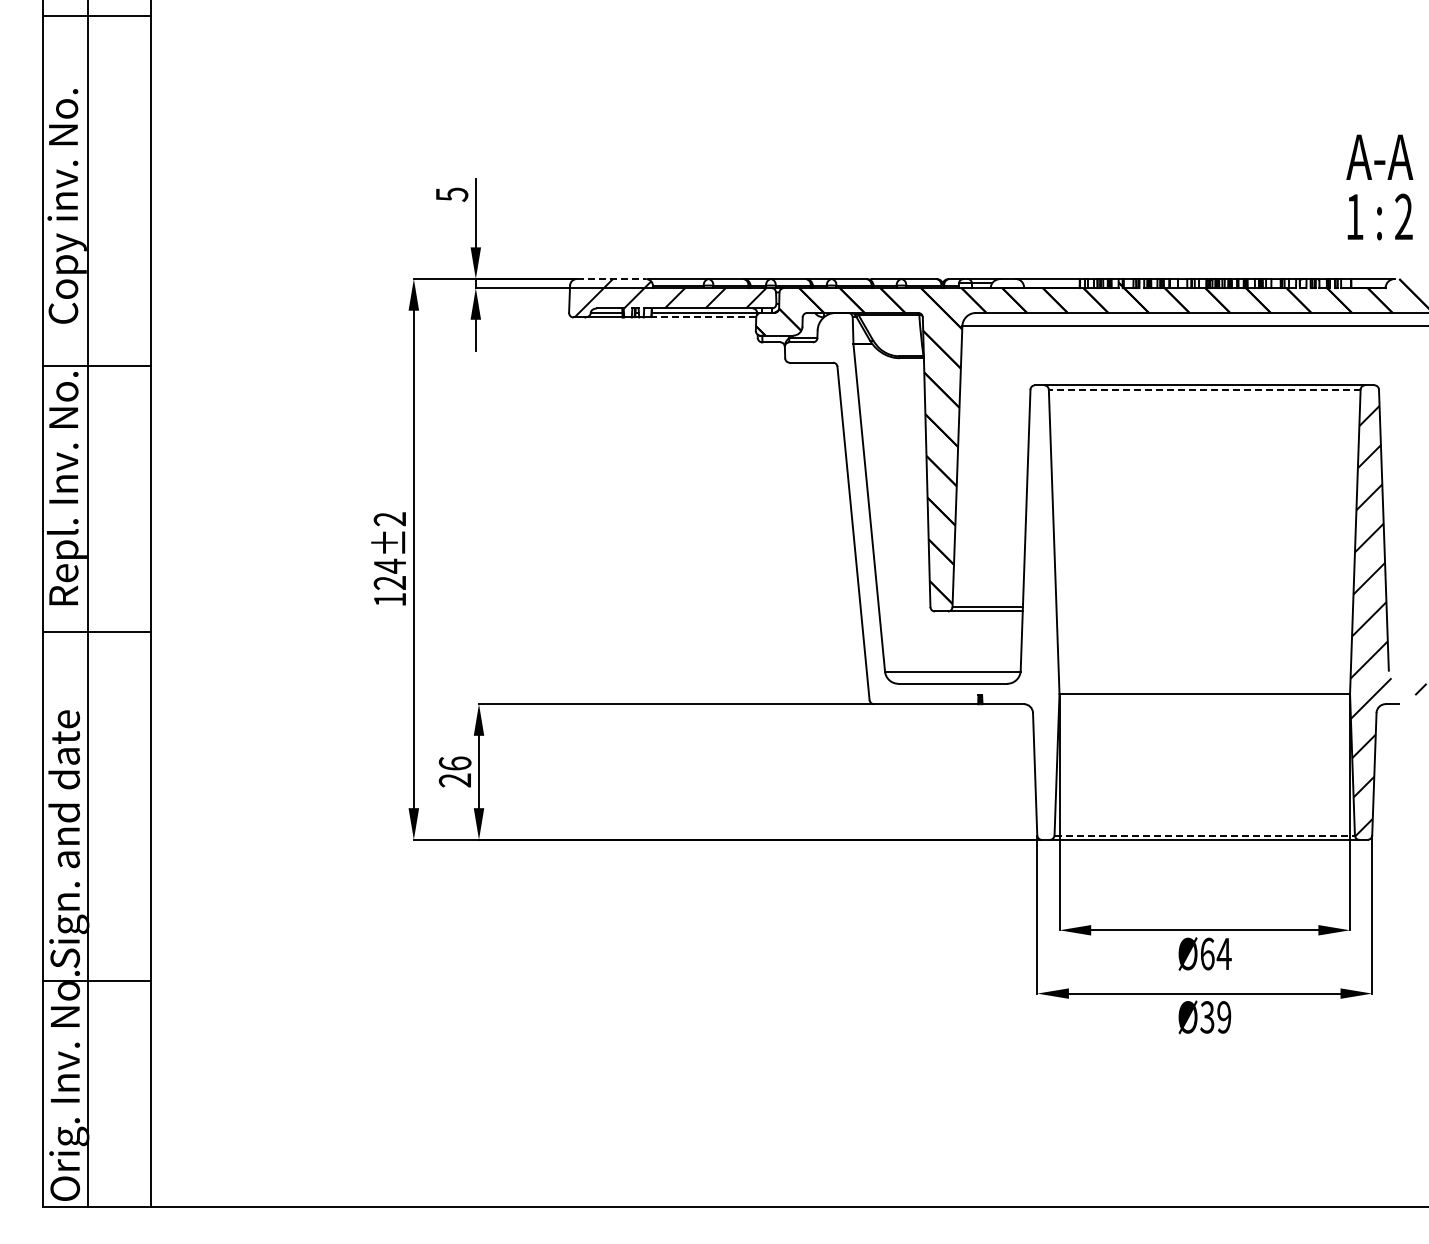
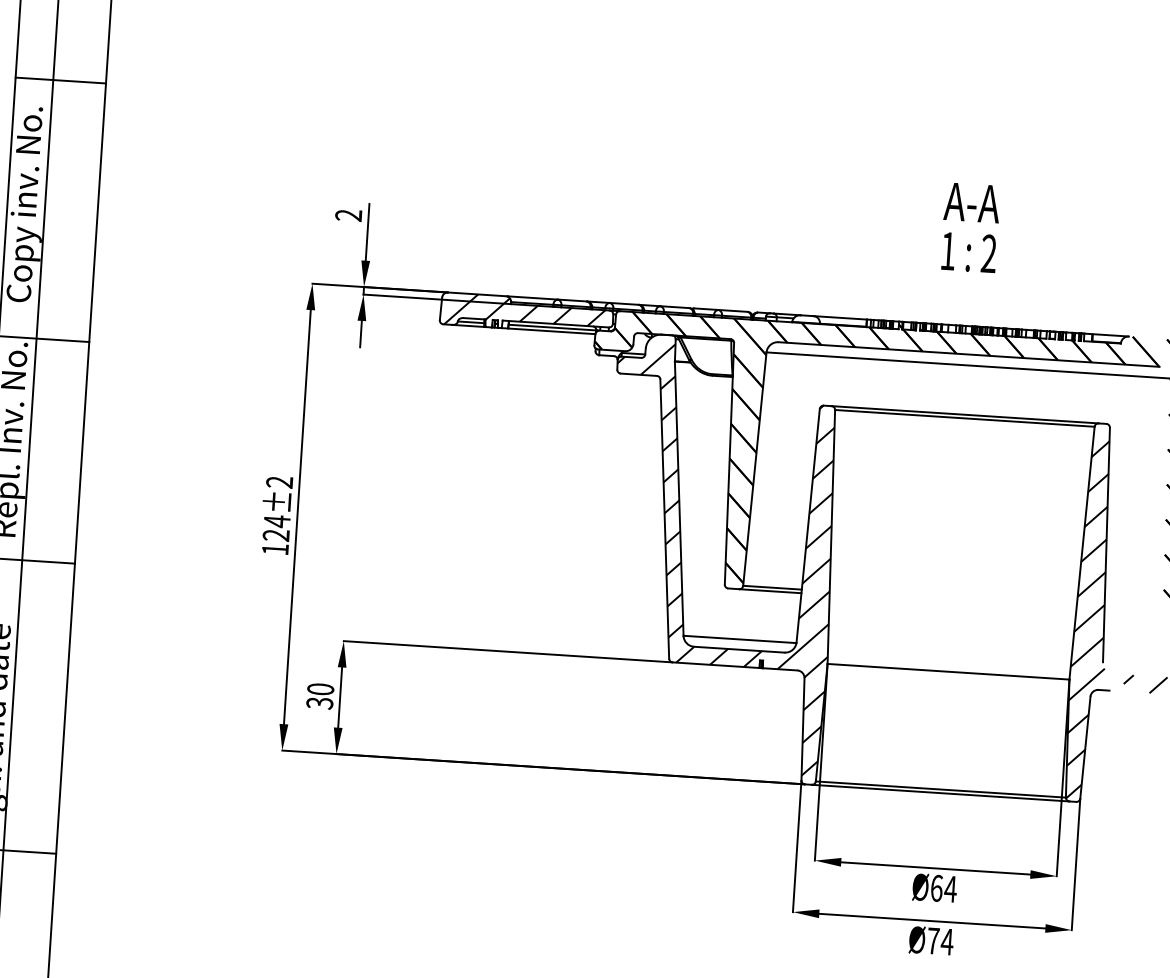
line: (96, 16) -> (60, 80), moved
text: (1379, 187) -> (970, 227), moved
text: (451, 194) -> (348, 215), 5 -> 2
line: (611, 279) -> (476, 294), dashed -> solid
line: (703, 317) -> (551, 331), dashed -> solid
line: (1204, 389) -> (964, 418), dashed -> solid
hatch: (922, 576) -> (719, 558), added
text: (454, 771) -> (319, 695), 26 -> 30
line: (1205, 835) -> (941, 789), dashed -> solid
text: (1215, 1017) -> (940, 941), Ø39 -> Ø74

